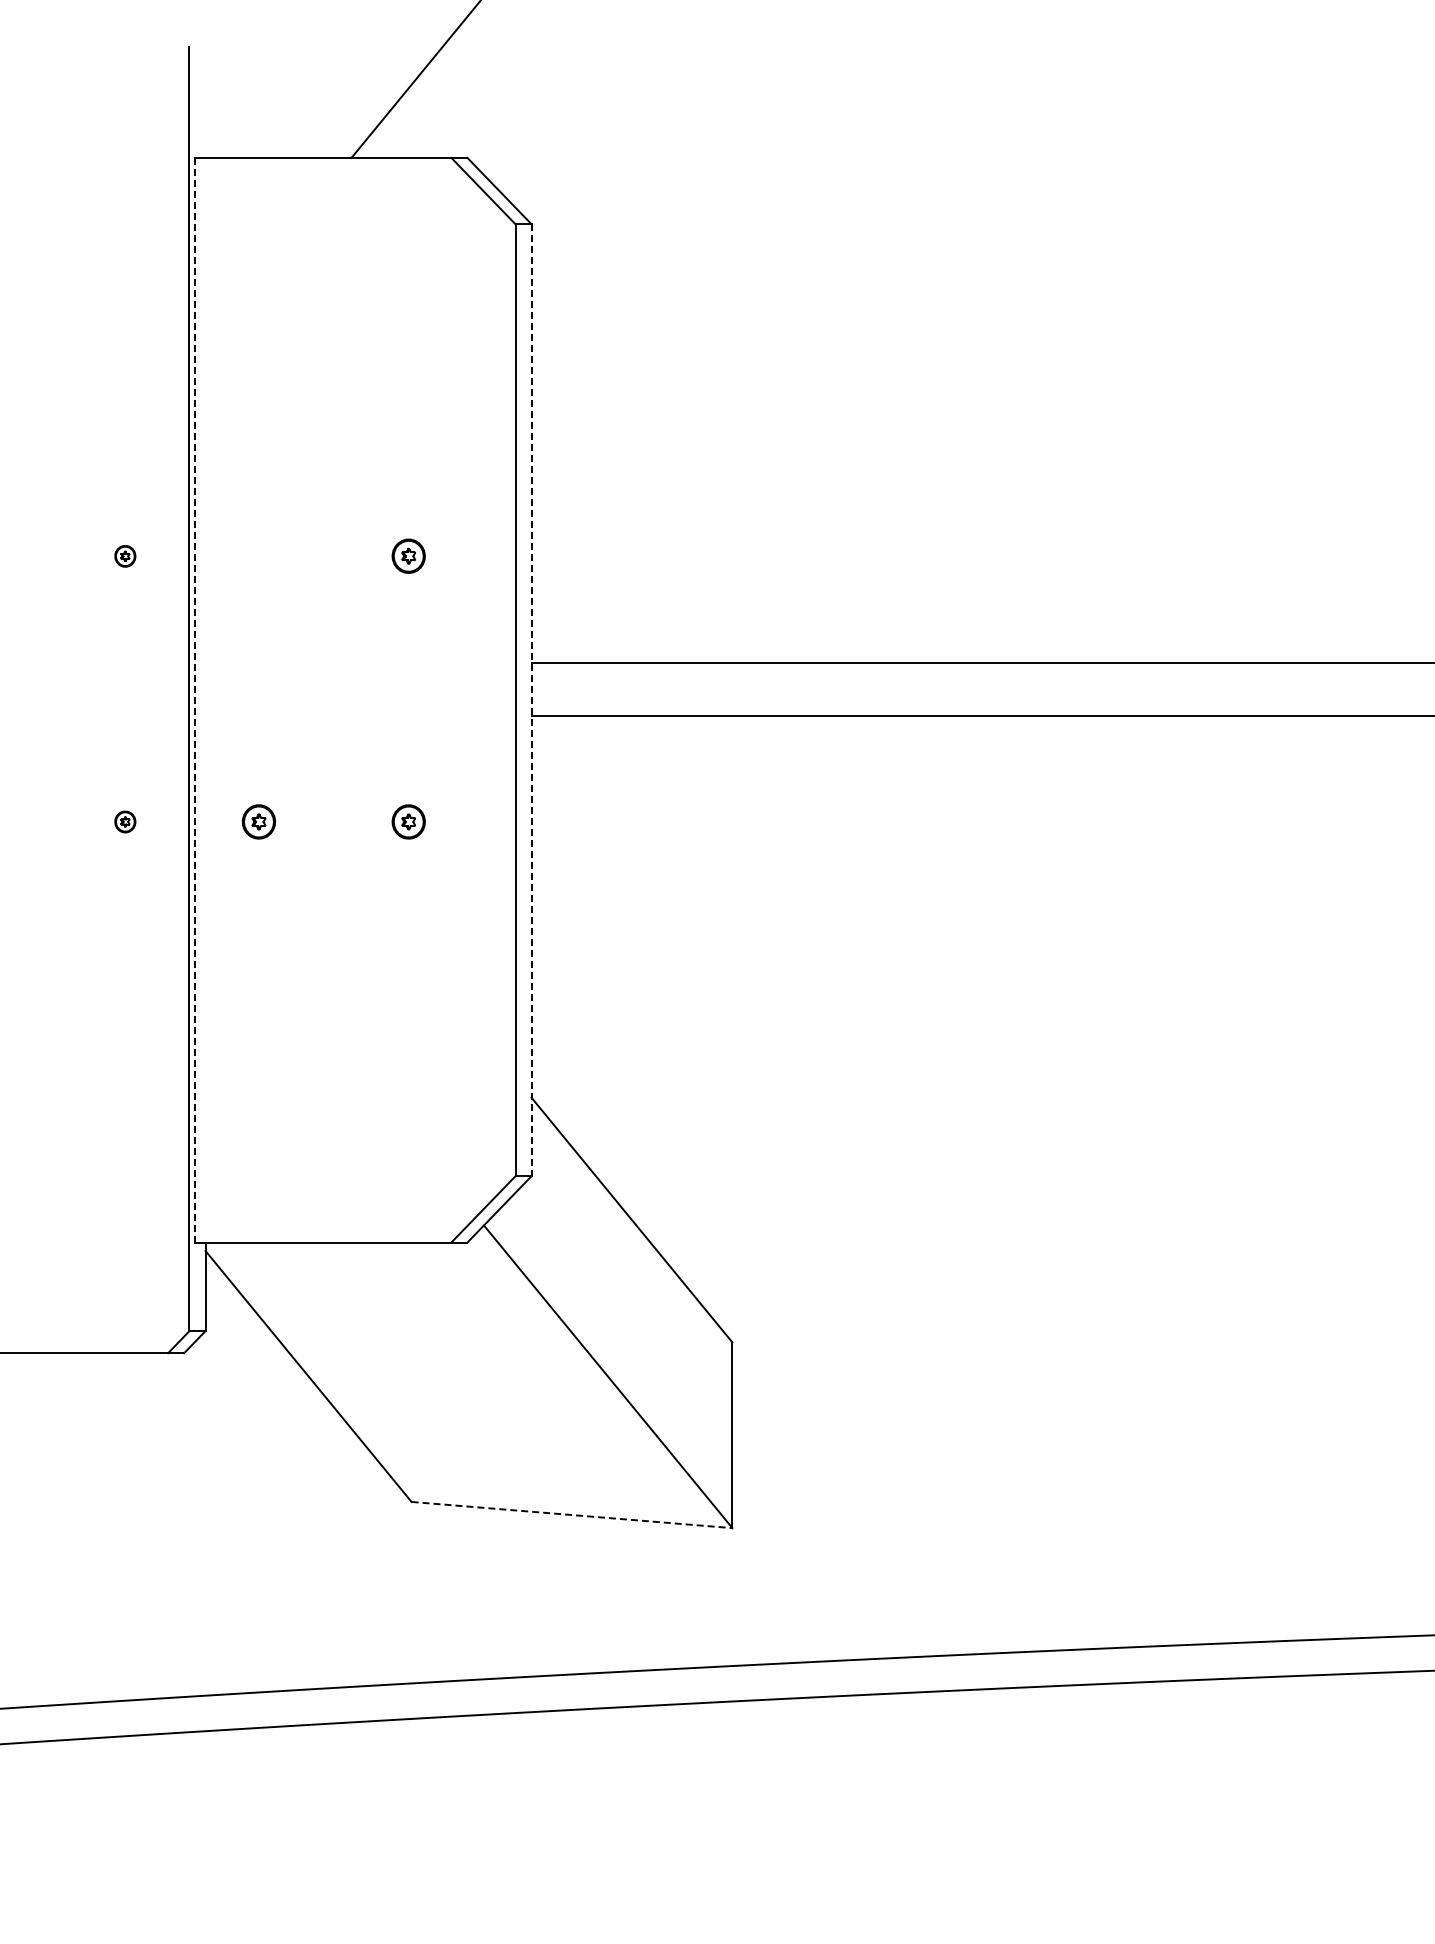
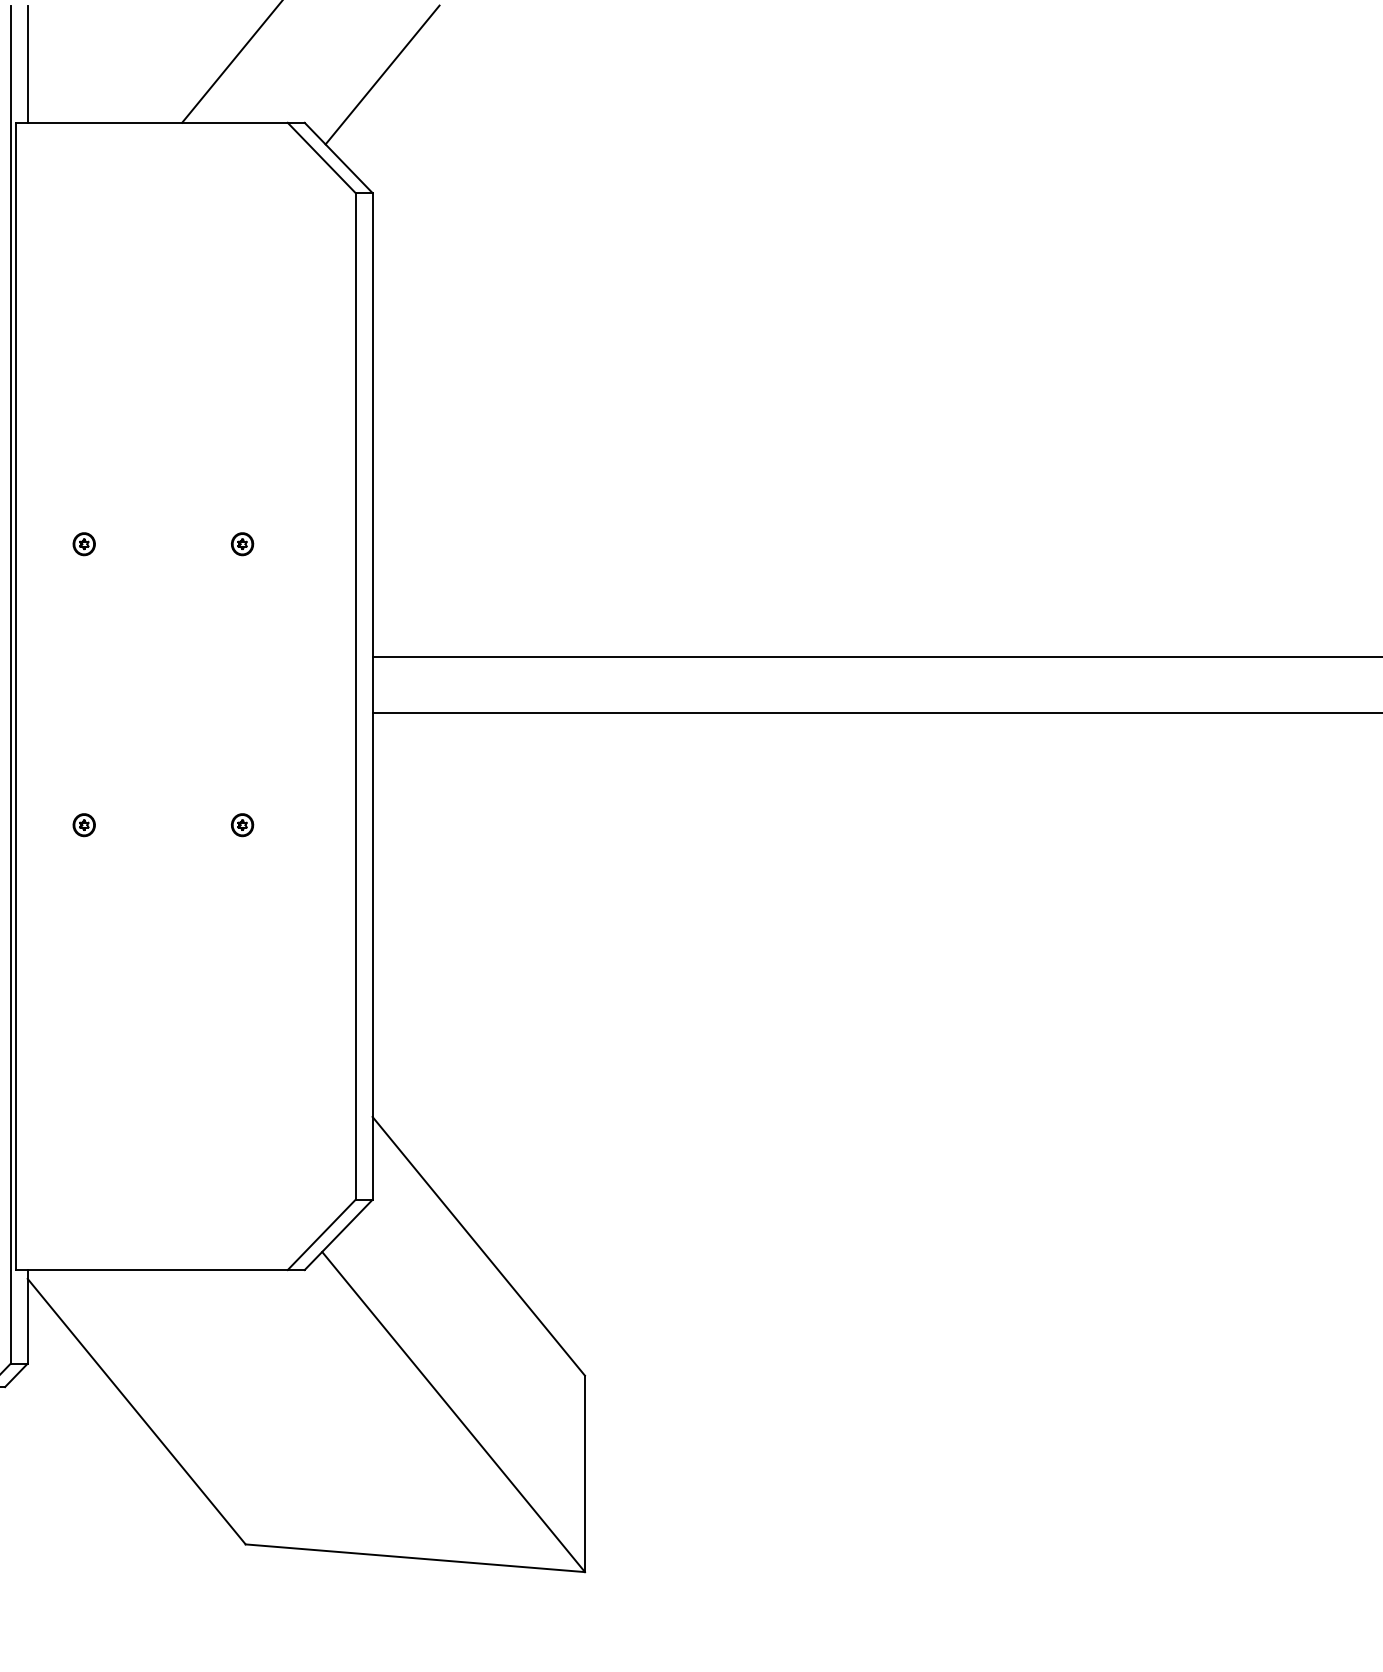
line: (205, 102) -> (27, 64), added
line: (540, 112) -> (381, 74), added
part: (258, 556) -> (83, 544), added
part: (408, 556) -> (242, 544), size x0.62
line: (194, 700) -> (16, 696), dashed -> solid
line: (531, 700) -> (372, 696), dashed -> solid
part: (258, 821) -> (83, 824), size x0.62
part: (408, 821) -> (242, 824), size x0.62
line: (572, 1515) -> (415, 1558), dashed -> solid

